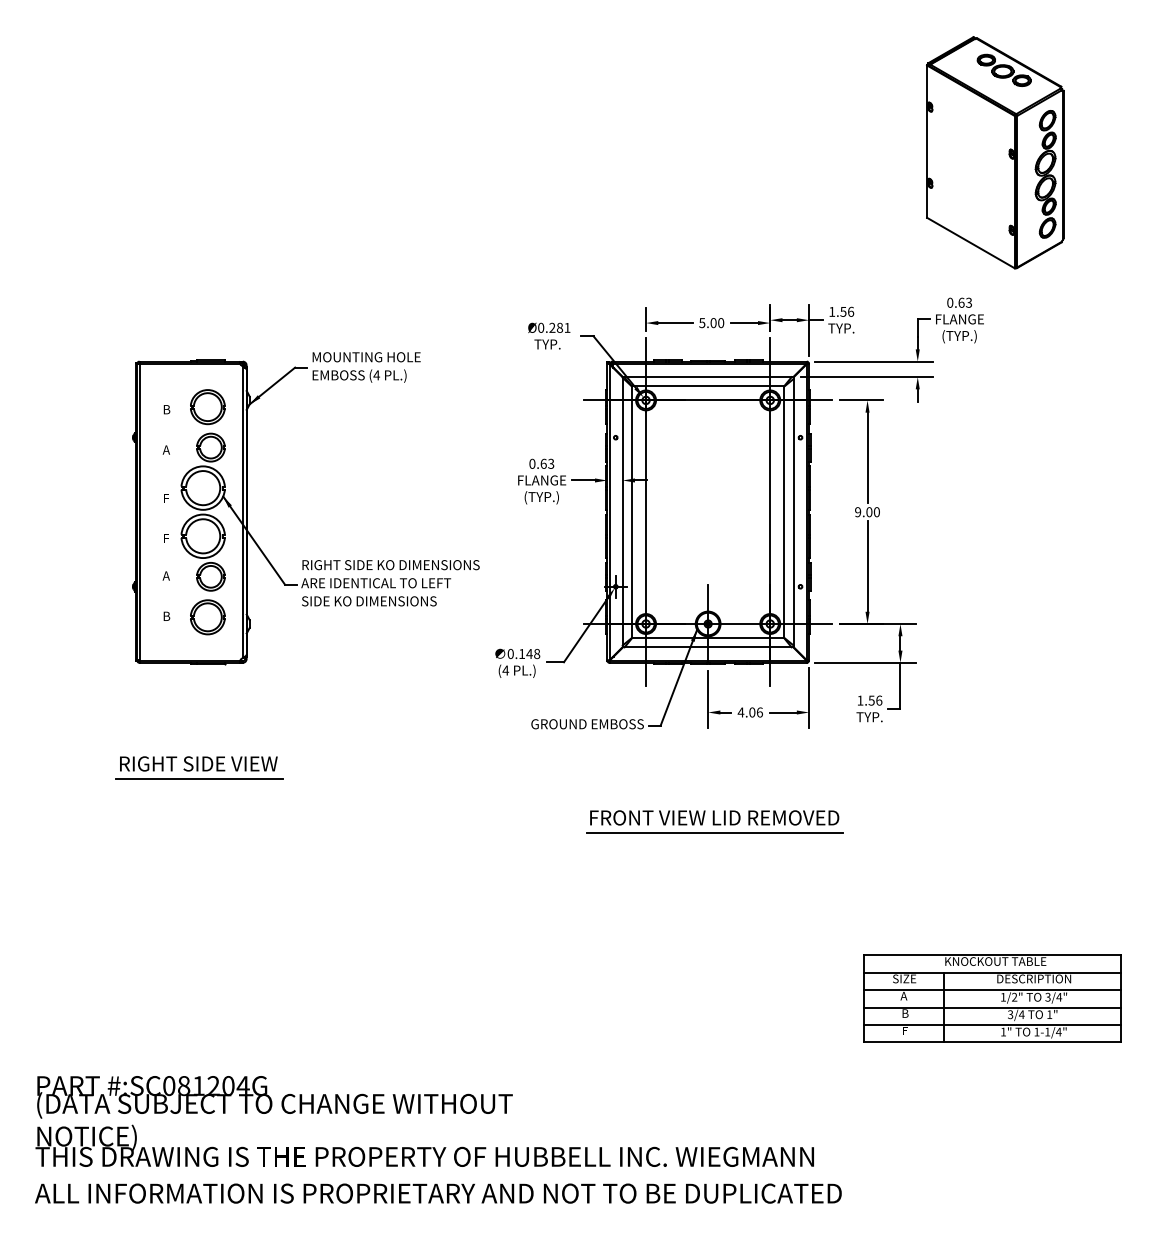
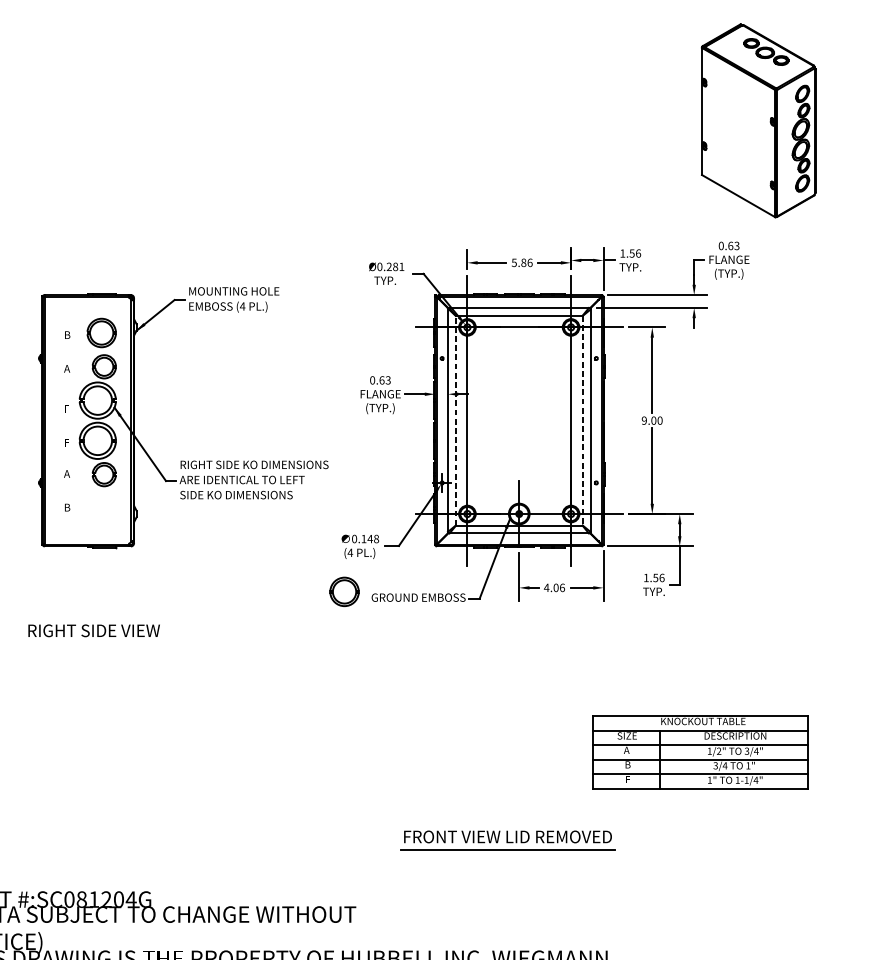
text: (717, 322) -> (527, 262), 5.00 -> 5.86
line: (632, 512) -> (456, 420), solid -> dashed
line: (784, 512) -> (582, 420), solid -> dashed
part: (207, 617) -> (344, 592), moved
line: (199, 779) -> (94, 643), removed
part: (714, 821) -> (507, 839), moved
part: (992, 998) -> (700, 752), moved

